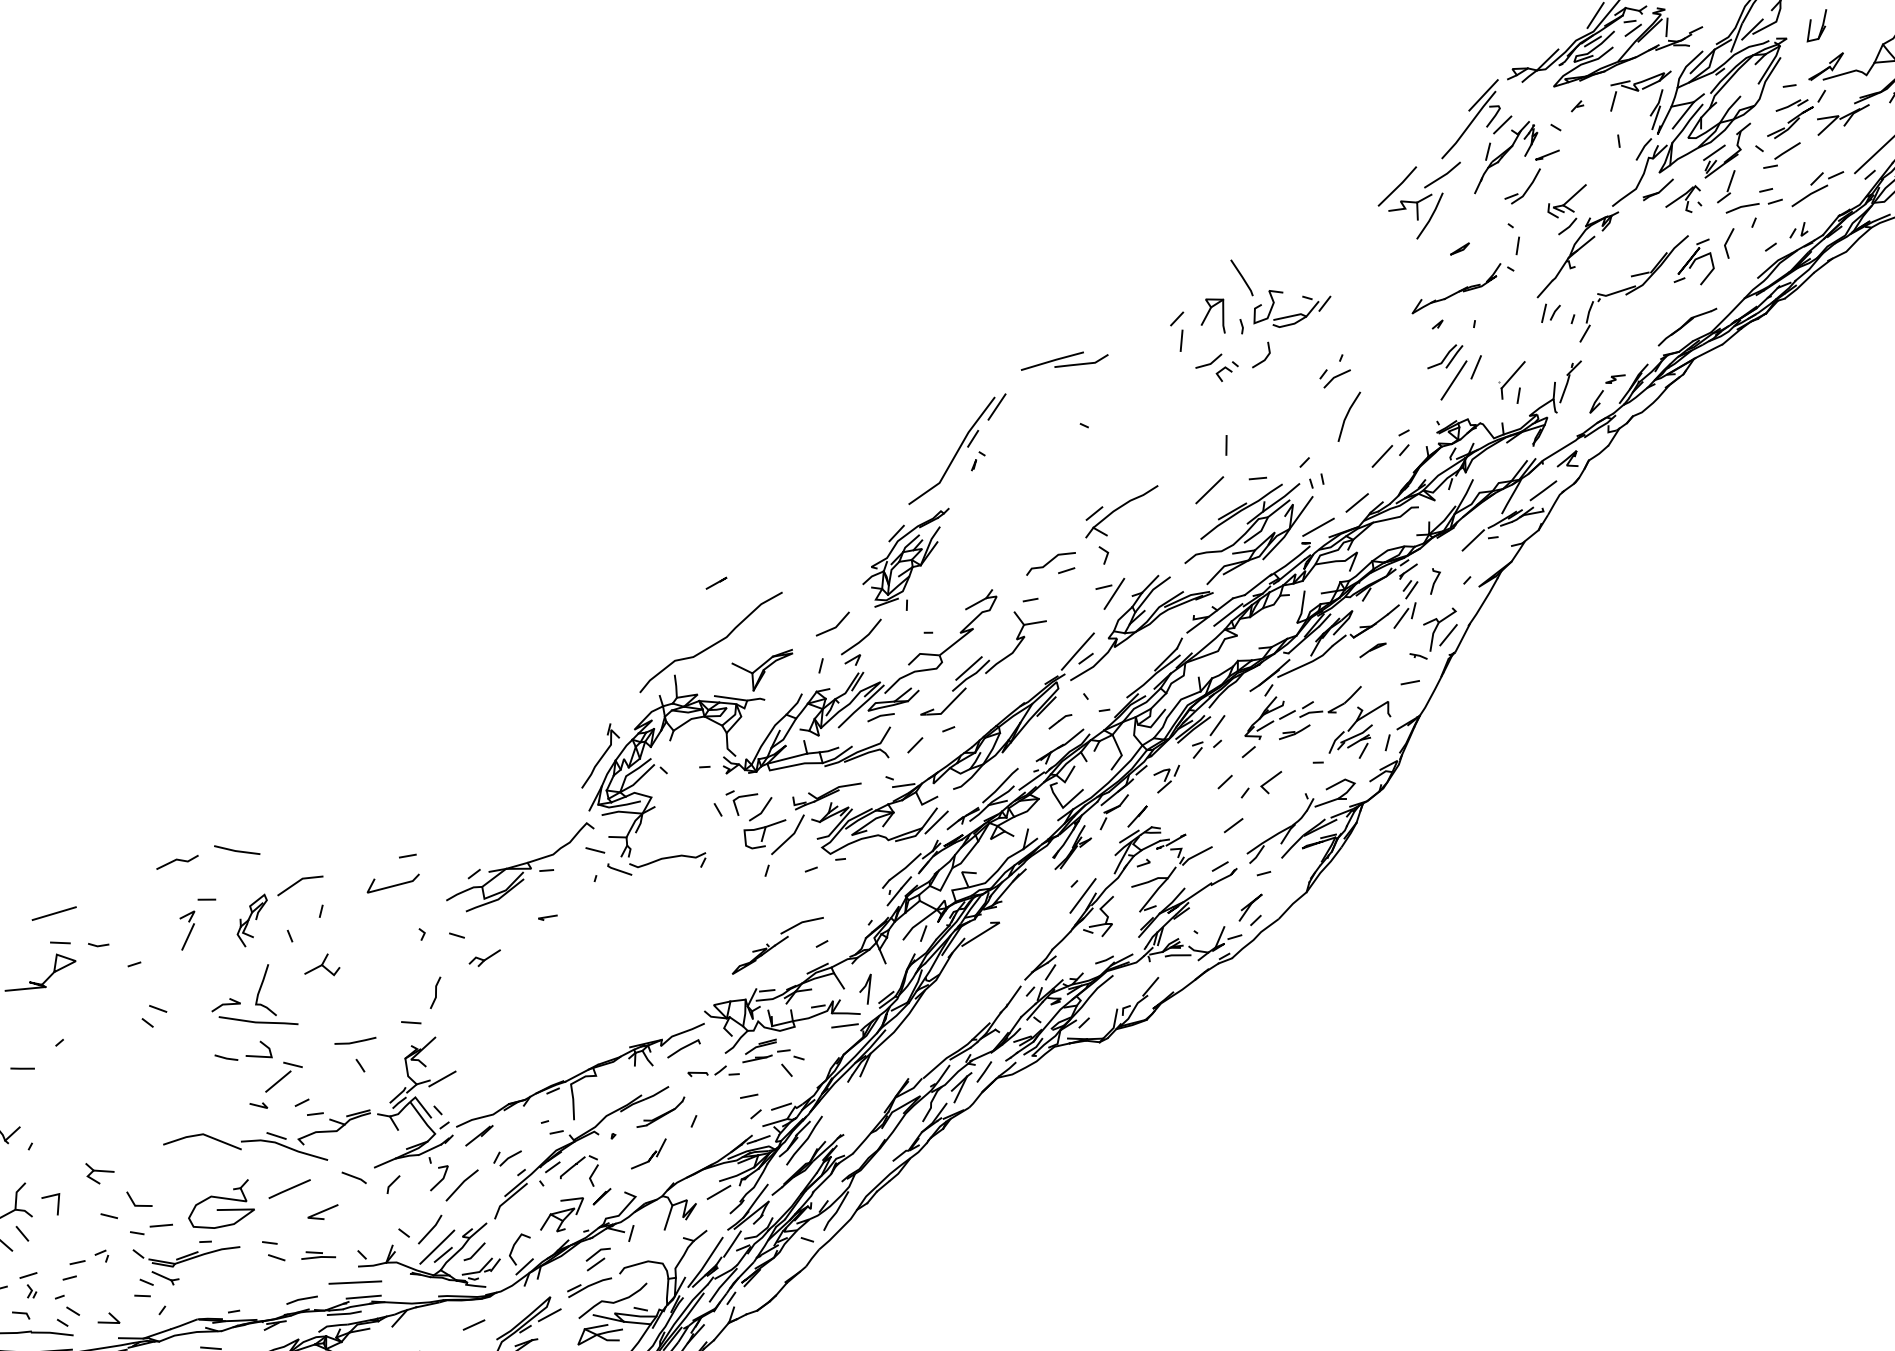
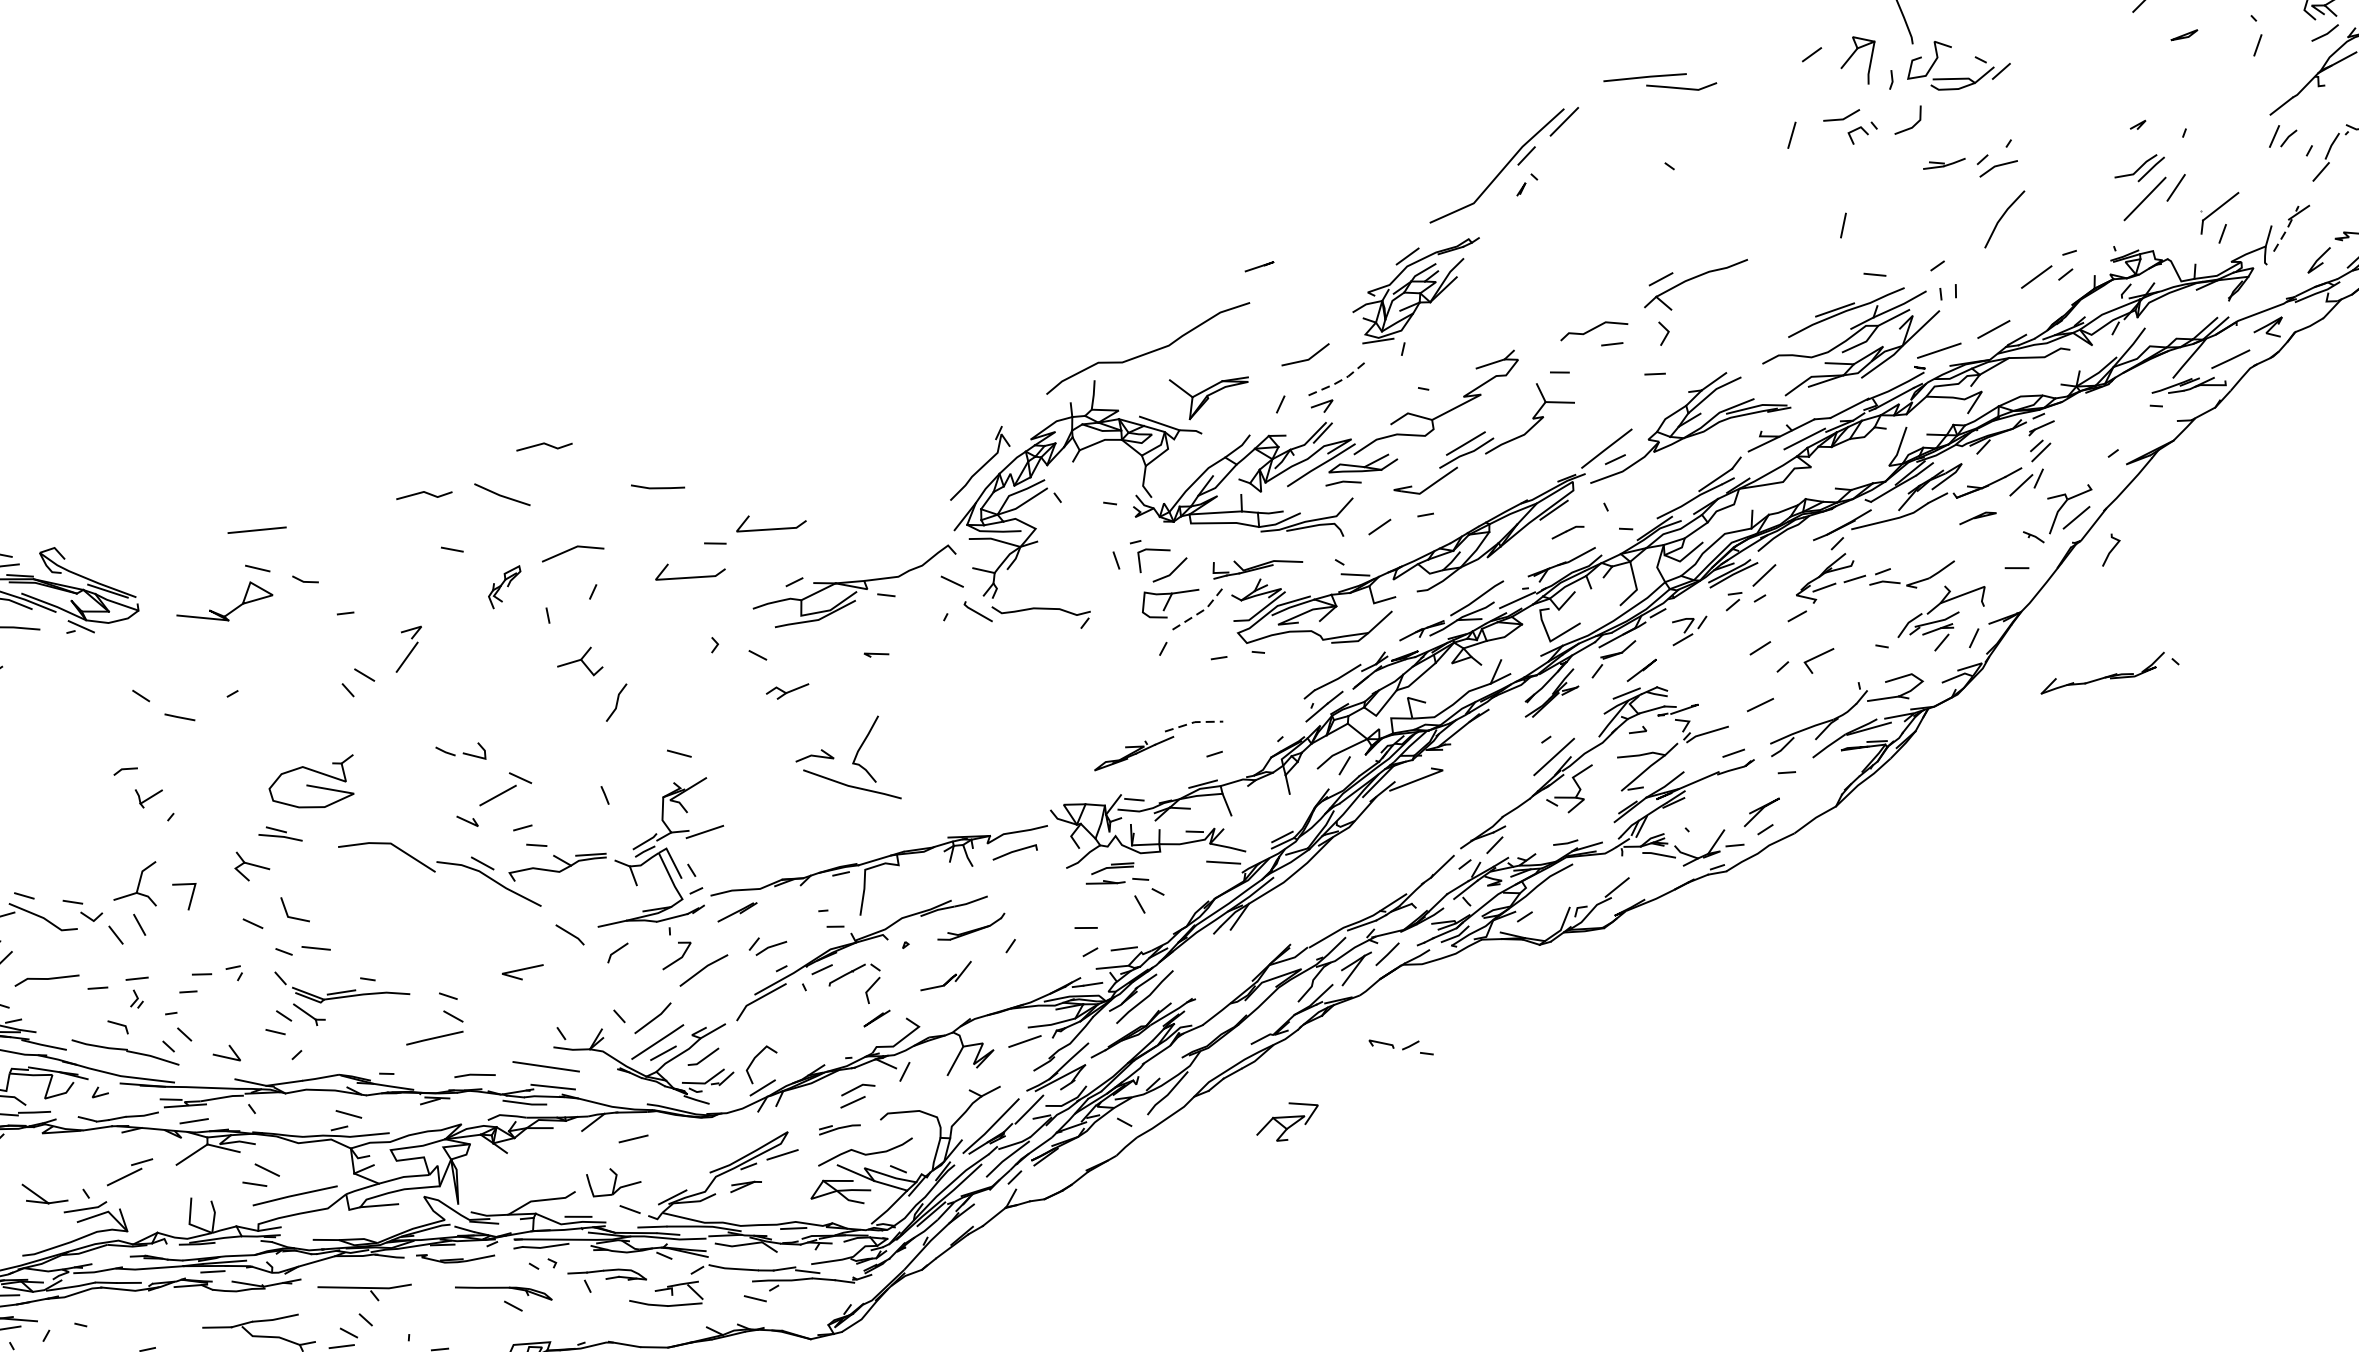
part: (1462, 288) -> (2110, 674), moved
line: (1181, 340) -> (1791, 134), moved
line: (1565, 388) -> (2283, 236), solid -> dashed
line: (1209, 490) -> (1811, 278), removed
line: (1472, 540) -> (2129, 404), removed
line: (1435, 581) -> (2111, 551), moved
line: (716, 582) -> (1259, 265), moved
line: (1114, 593) -> (1666, 384), removed
line: (863, 638) -> (1340, 380), solid -> dashed
part: (1294, 732) -> (1943, 164), moved
line: (262, 805) -> (544, 444), added
line: (936, 822) -> (1387, 629), removed
line: (447, 836) -> (769, 528), added
line: (791, 836) -> (1202, 611), solid -> dashed
part: (251, 920) -> (503, 586), size x0.7
line: (802, 922) -> (1195, 722), solid -> dashed
part: (187, 930) -> (407, 649), moved
line: (865, 987) -> (1258, 819), removed
line: (435, 992) -> (616, 702), moved
part: (254, 994) -> (853, 750), moved
line: (355, 1041) -> (657, 487), moved
part: (243, 1050) -> (461, 748), size x0.7
part: (713, 1071) -> (1401, 1044), moved
line: (289, 1189) -> (434, 1038), moved
part: (221, 1203) -> (313, 778), moved
part: (561, 1214) -> (1286, 1120), moved
part: (318, 1255) -> (280, 834), moved
part: (589, 1287) -> (839, 1129), size x0.7
line: (473, 1324) -> (632, 1138), moved

